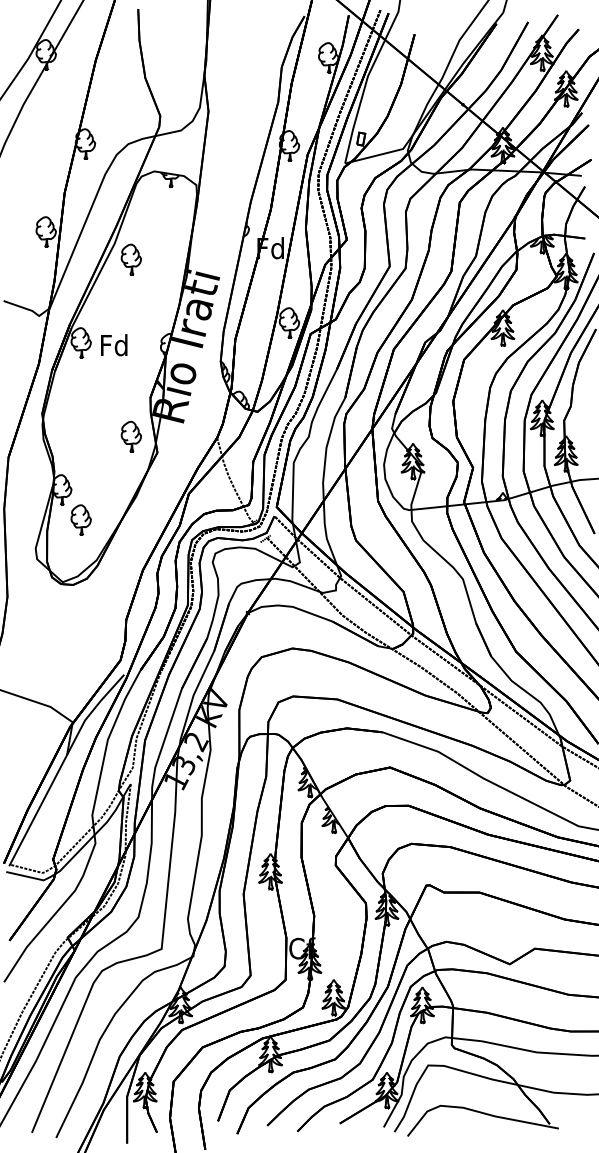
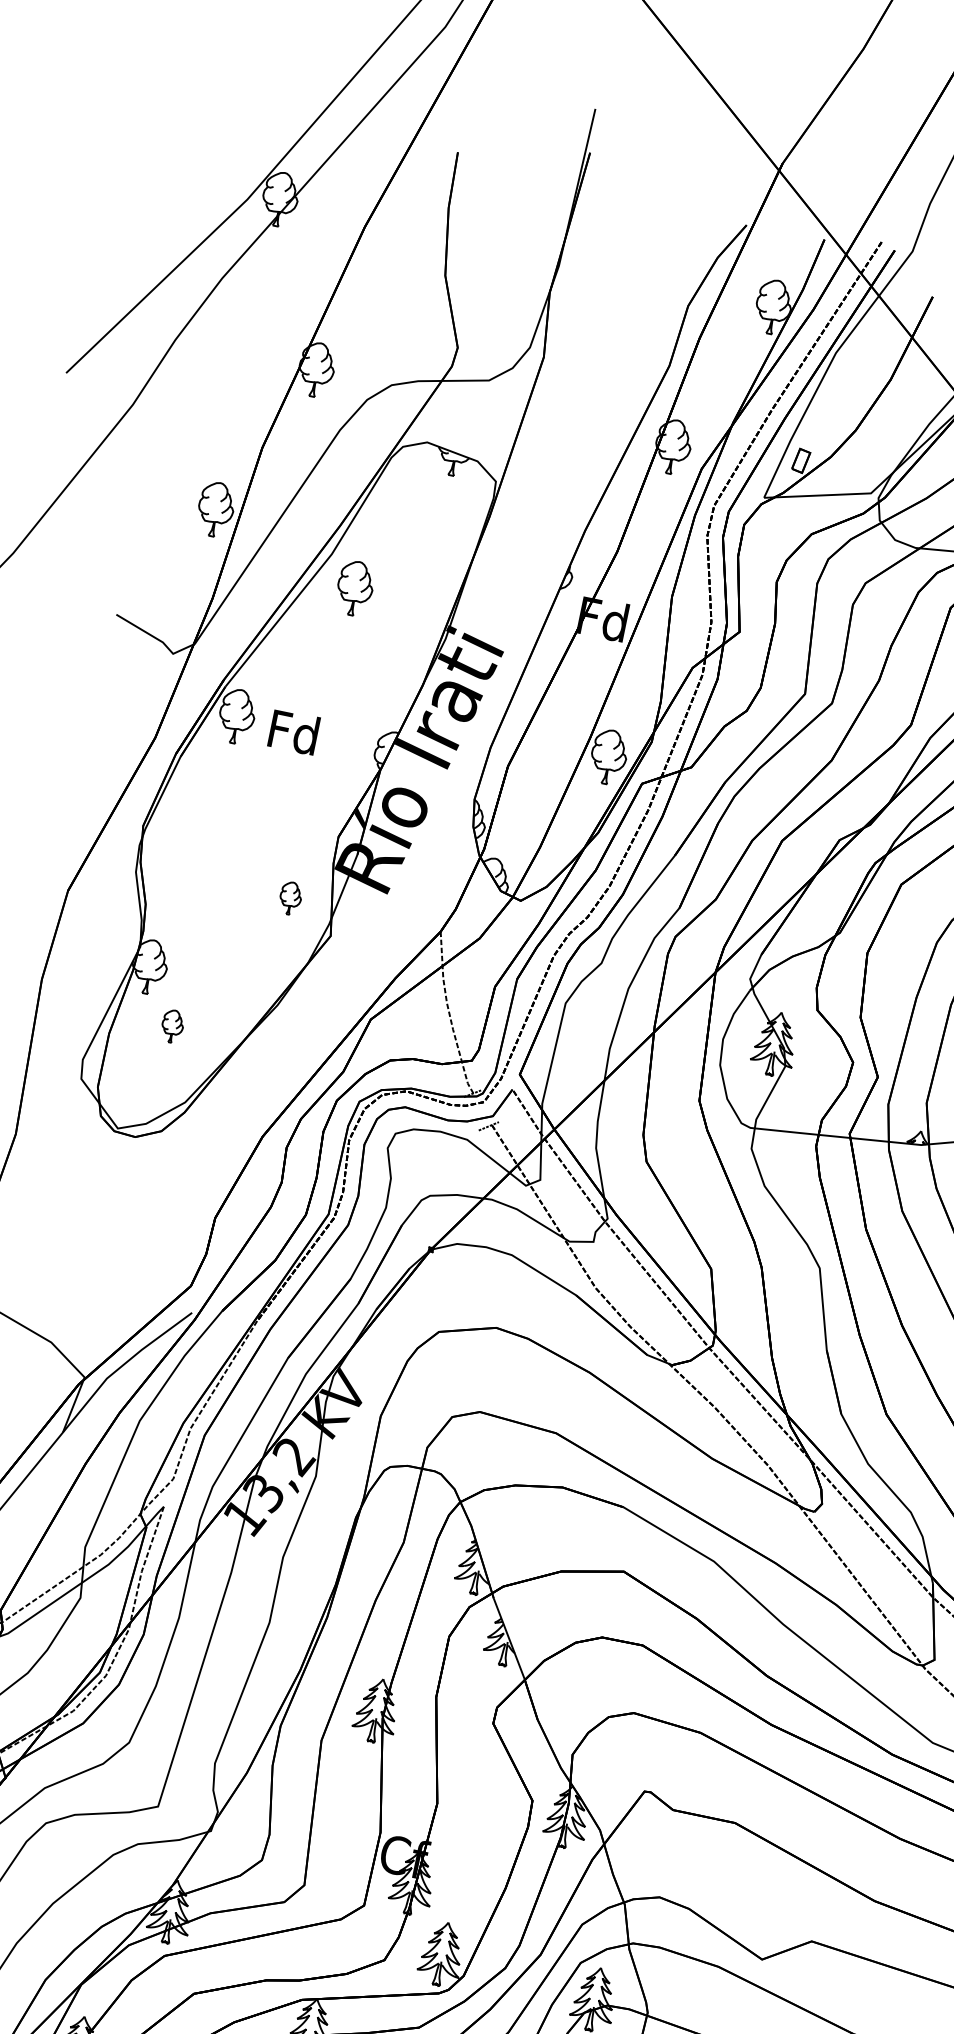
part: (130, 436) -> (289, 897), size x0.6
part: (80, 519) -> (171, 1025), size x0.6

